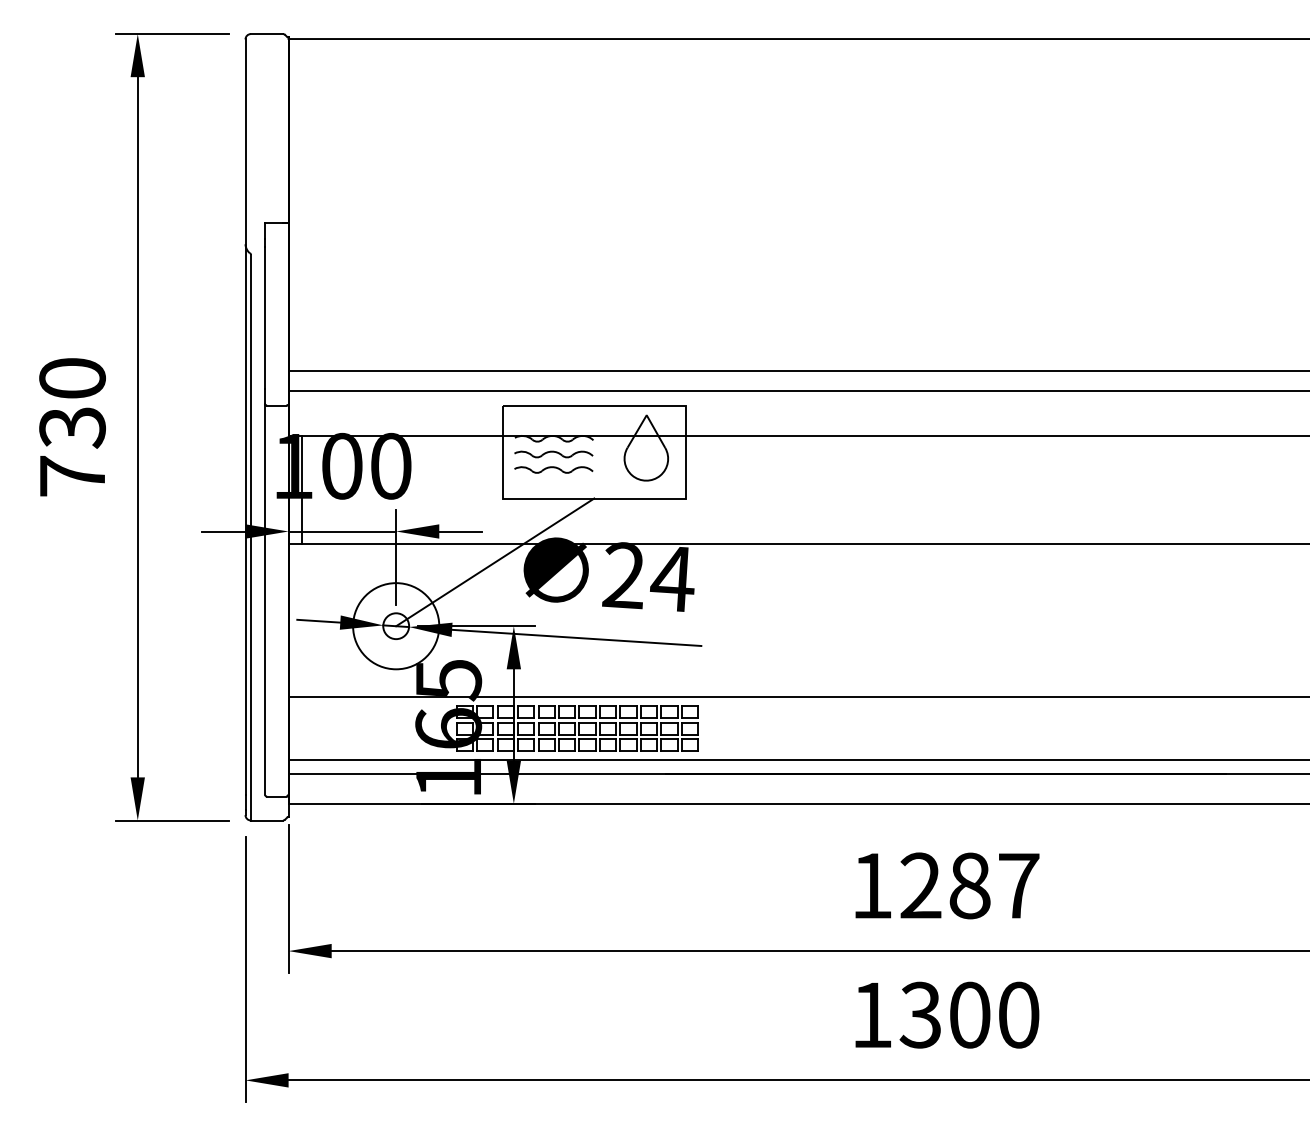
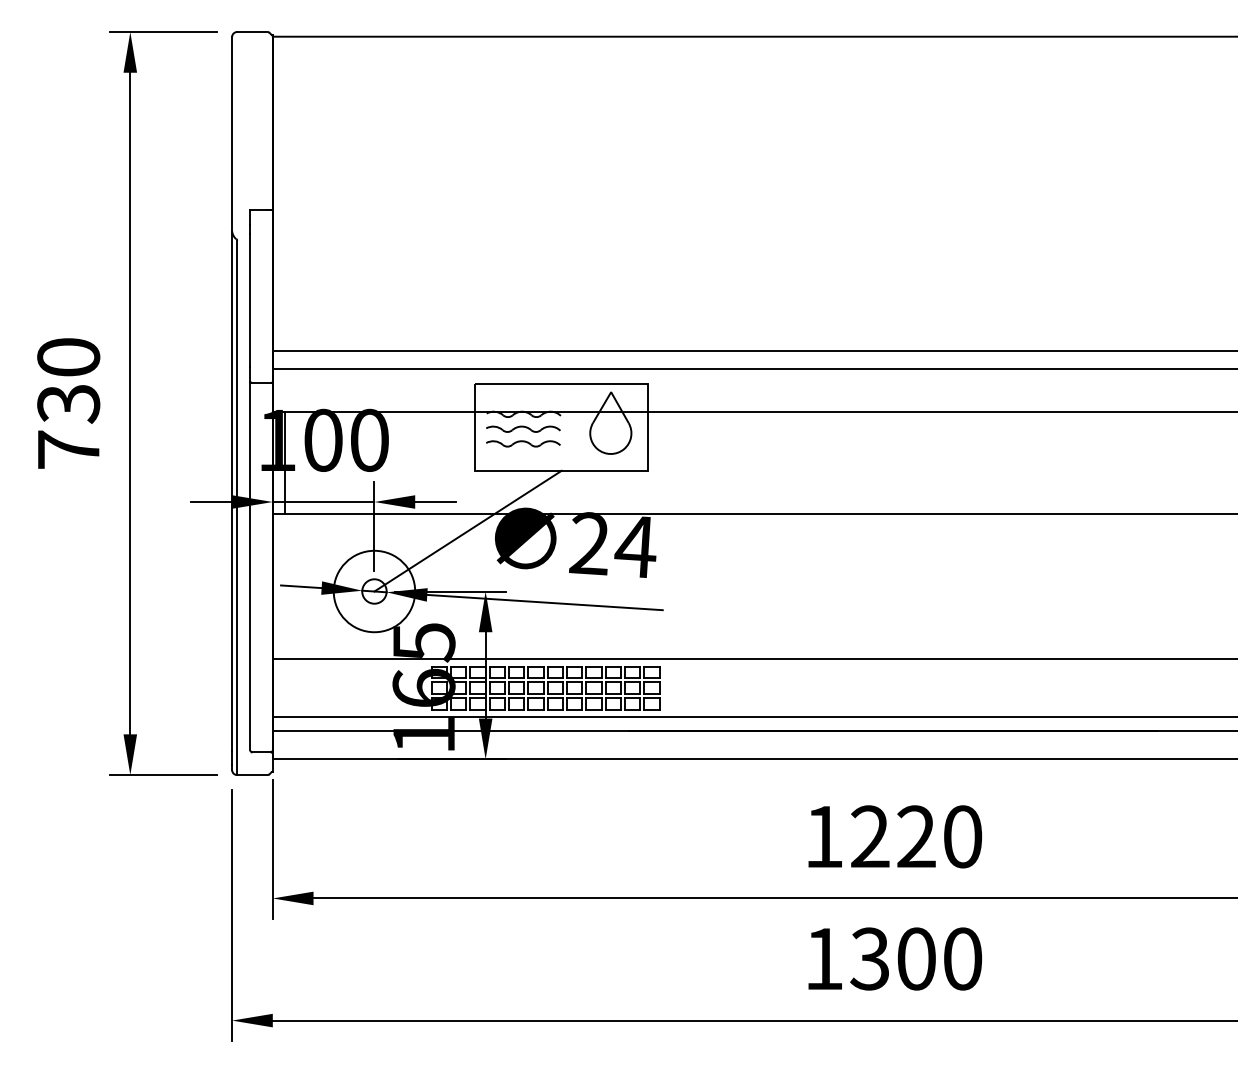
text: (994, 885) -> (939, 836), 1287 -> 1220

